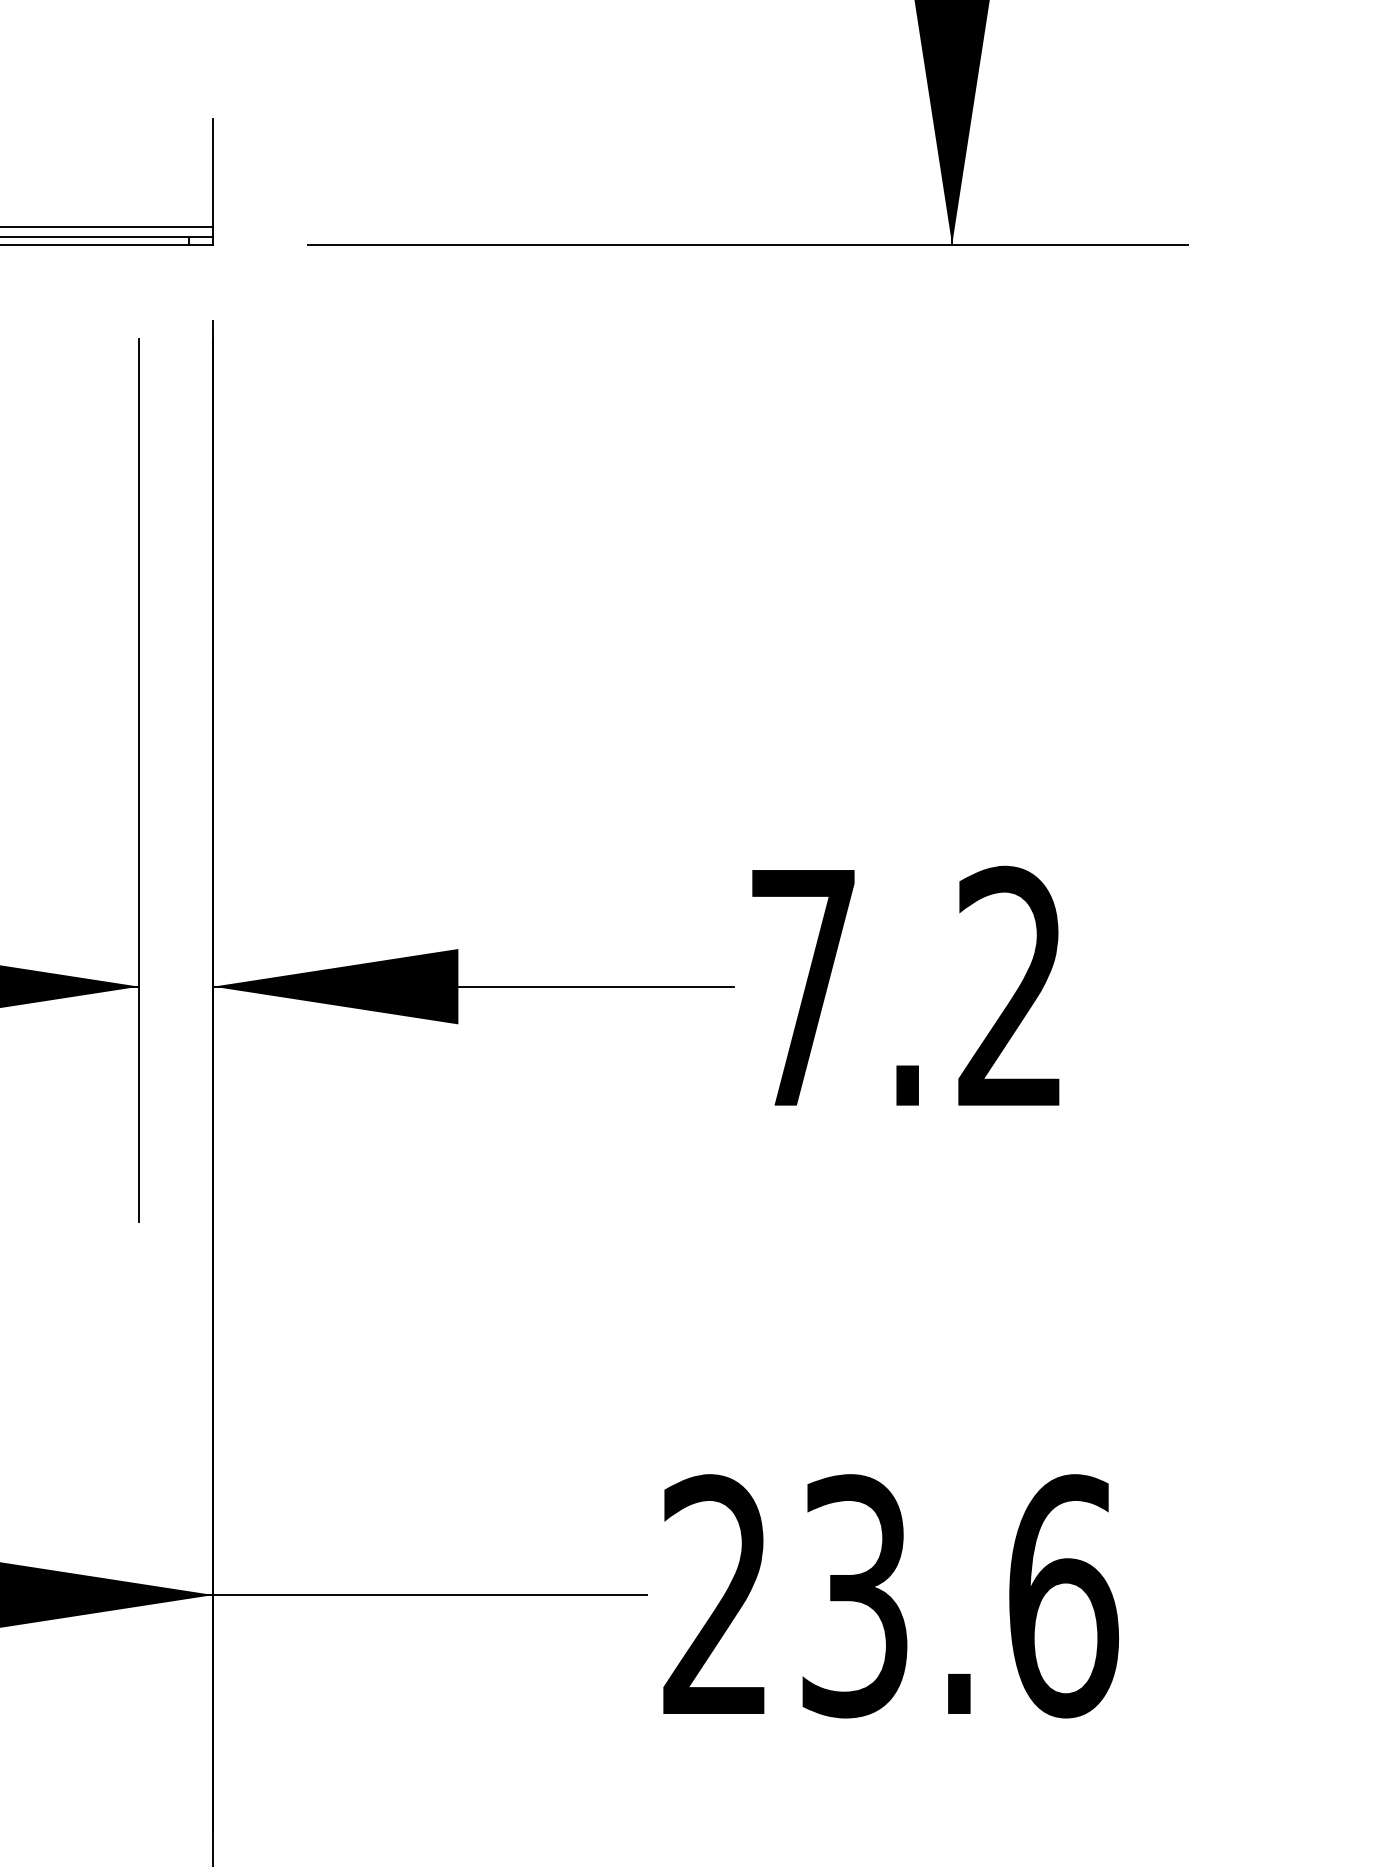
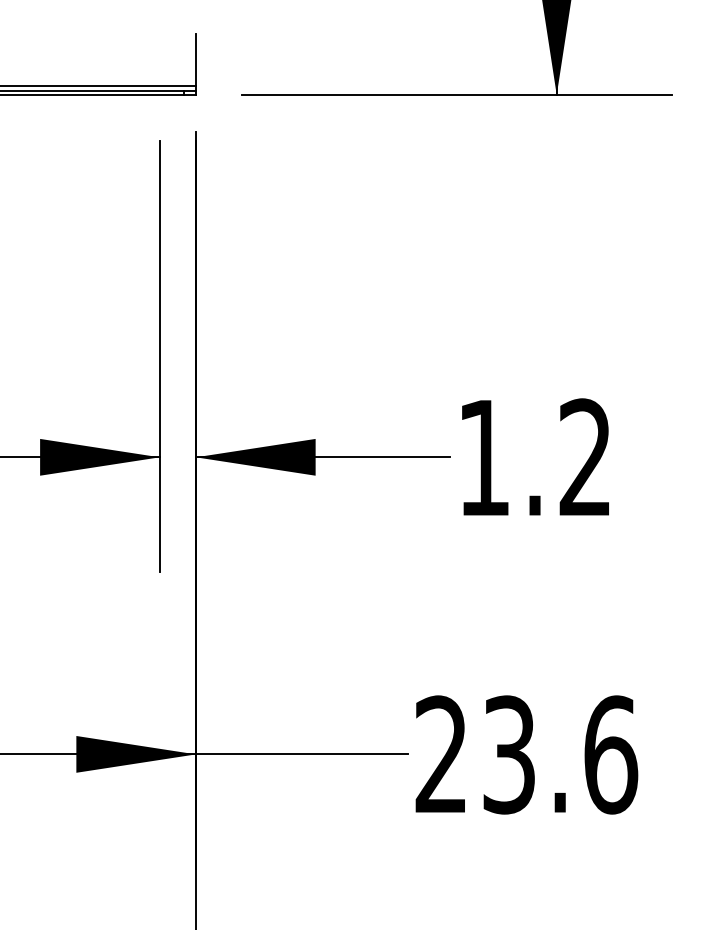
text: (804, 987) -> (484, 457), 7.2 -> 1.2

